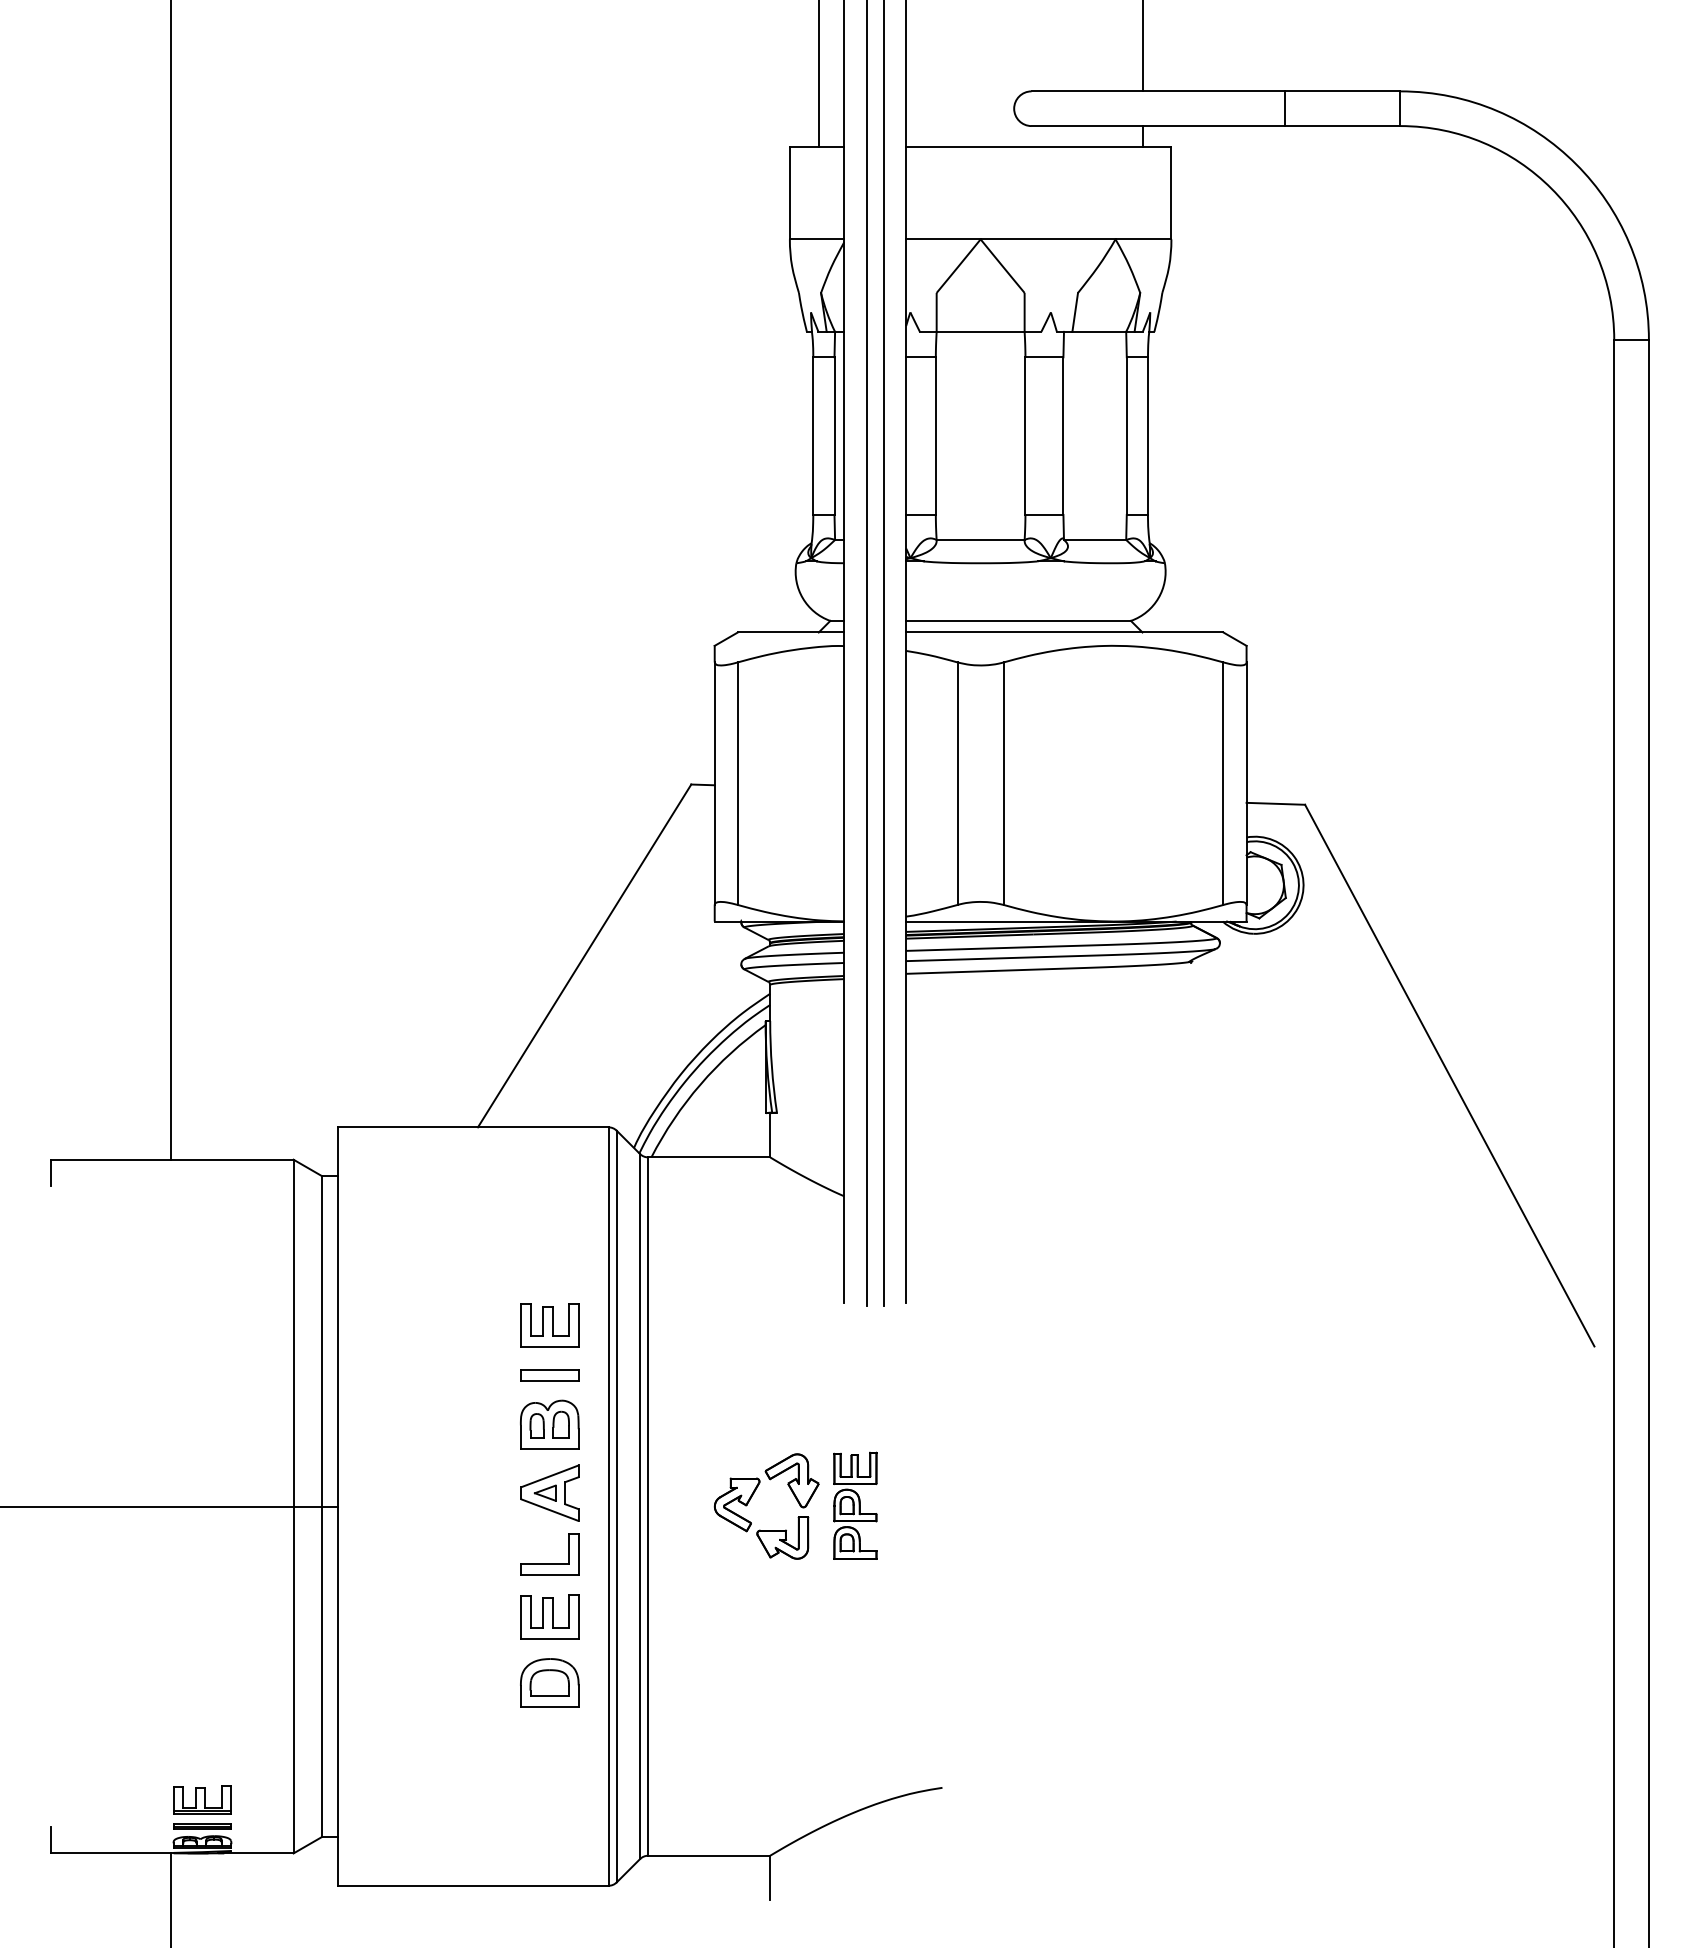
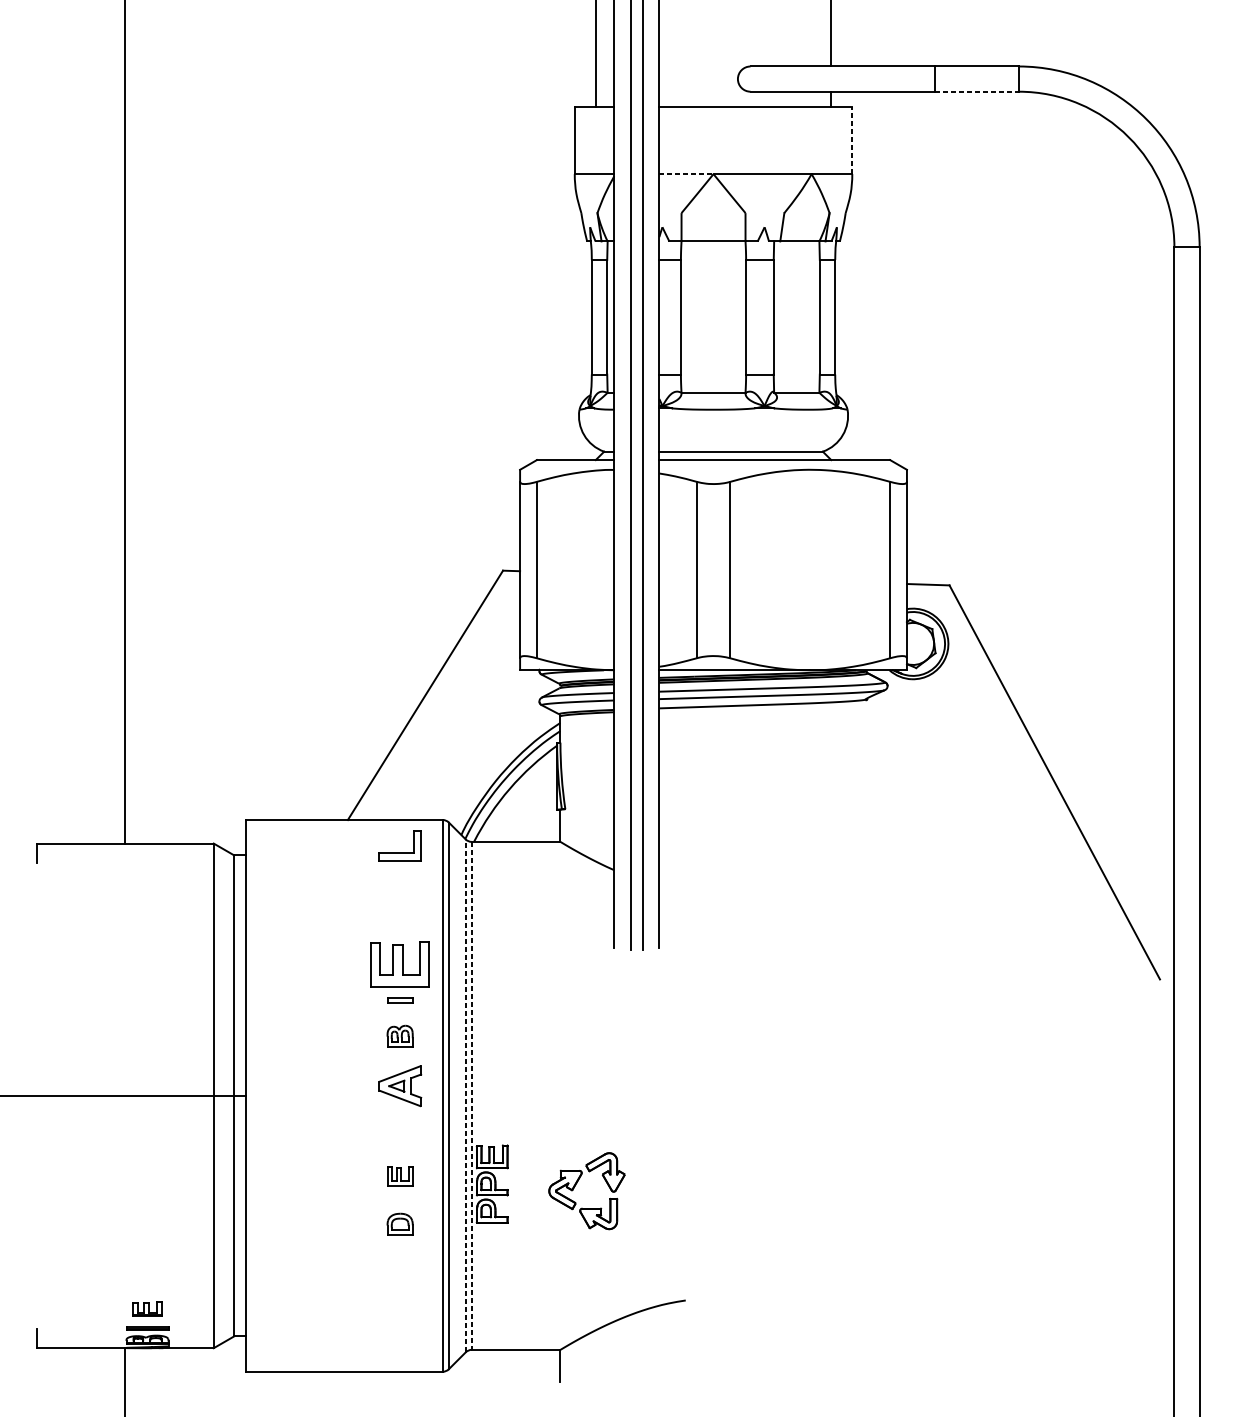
line: (1342, 126) -> (976, 92), solid -> dashed
line: (1171, 192) -> (852, 140), solid -> dashed
line: (943, 239) -> (686, 174), solid -> dashed
part: (549, 1325) -> (399, 964), size x1.4
part: (549, 1375) -> (399, 1000), size x0.6
part: (549, 1424) -> (399, 1036), size x0.6
part: (751, 1498) -> (575, 1185), moved
part: (855, 1505) -> (492, 1183), moved
line: (640, 1506) -> (466, 1095), solid -> dashed
line: (648, 1507) -> (471, 1096), solid -> dashed
part: (549, 1563) -> (399, 852), moved
part: (549, 1616) -> (399, 1175), size x0.6
part: (549, 1682) -> (399, 1223), size x0.6
part: (202, 1799) -> (147, 1308), size x0.7

